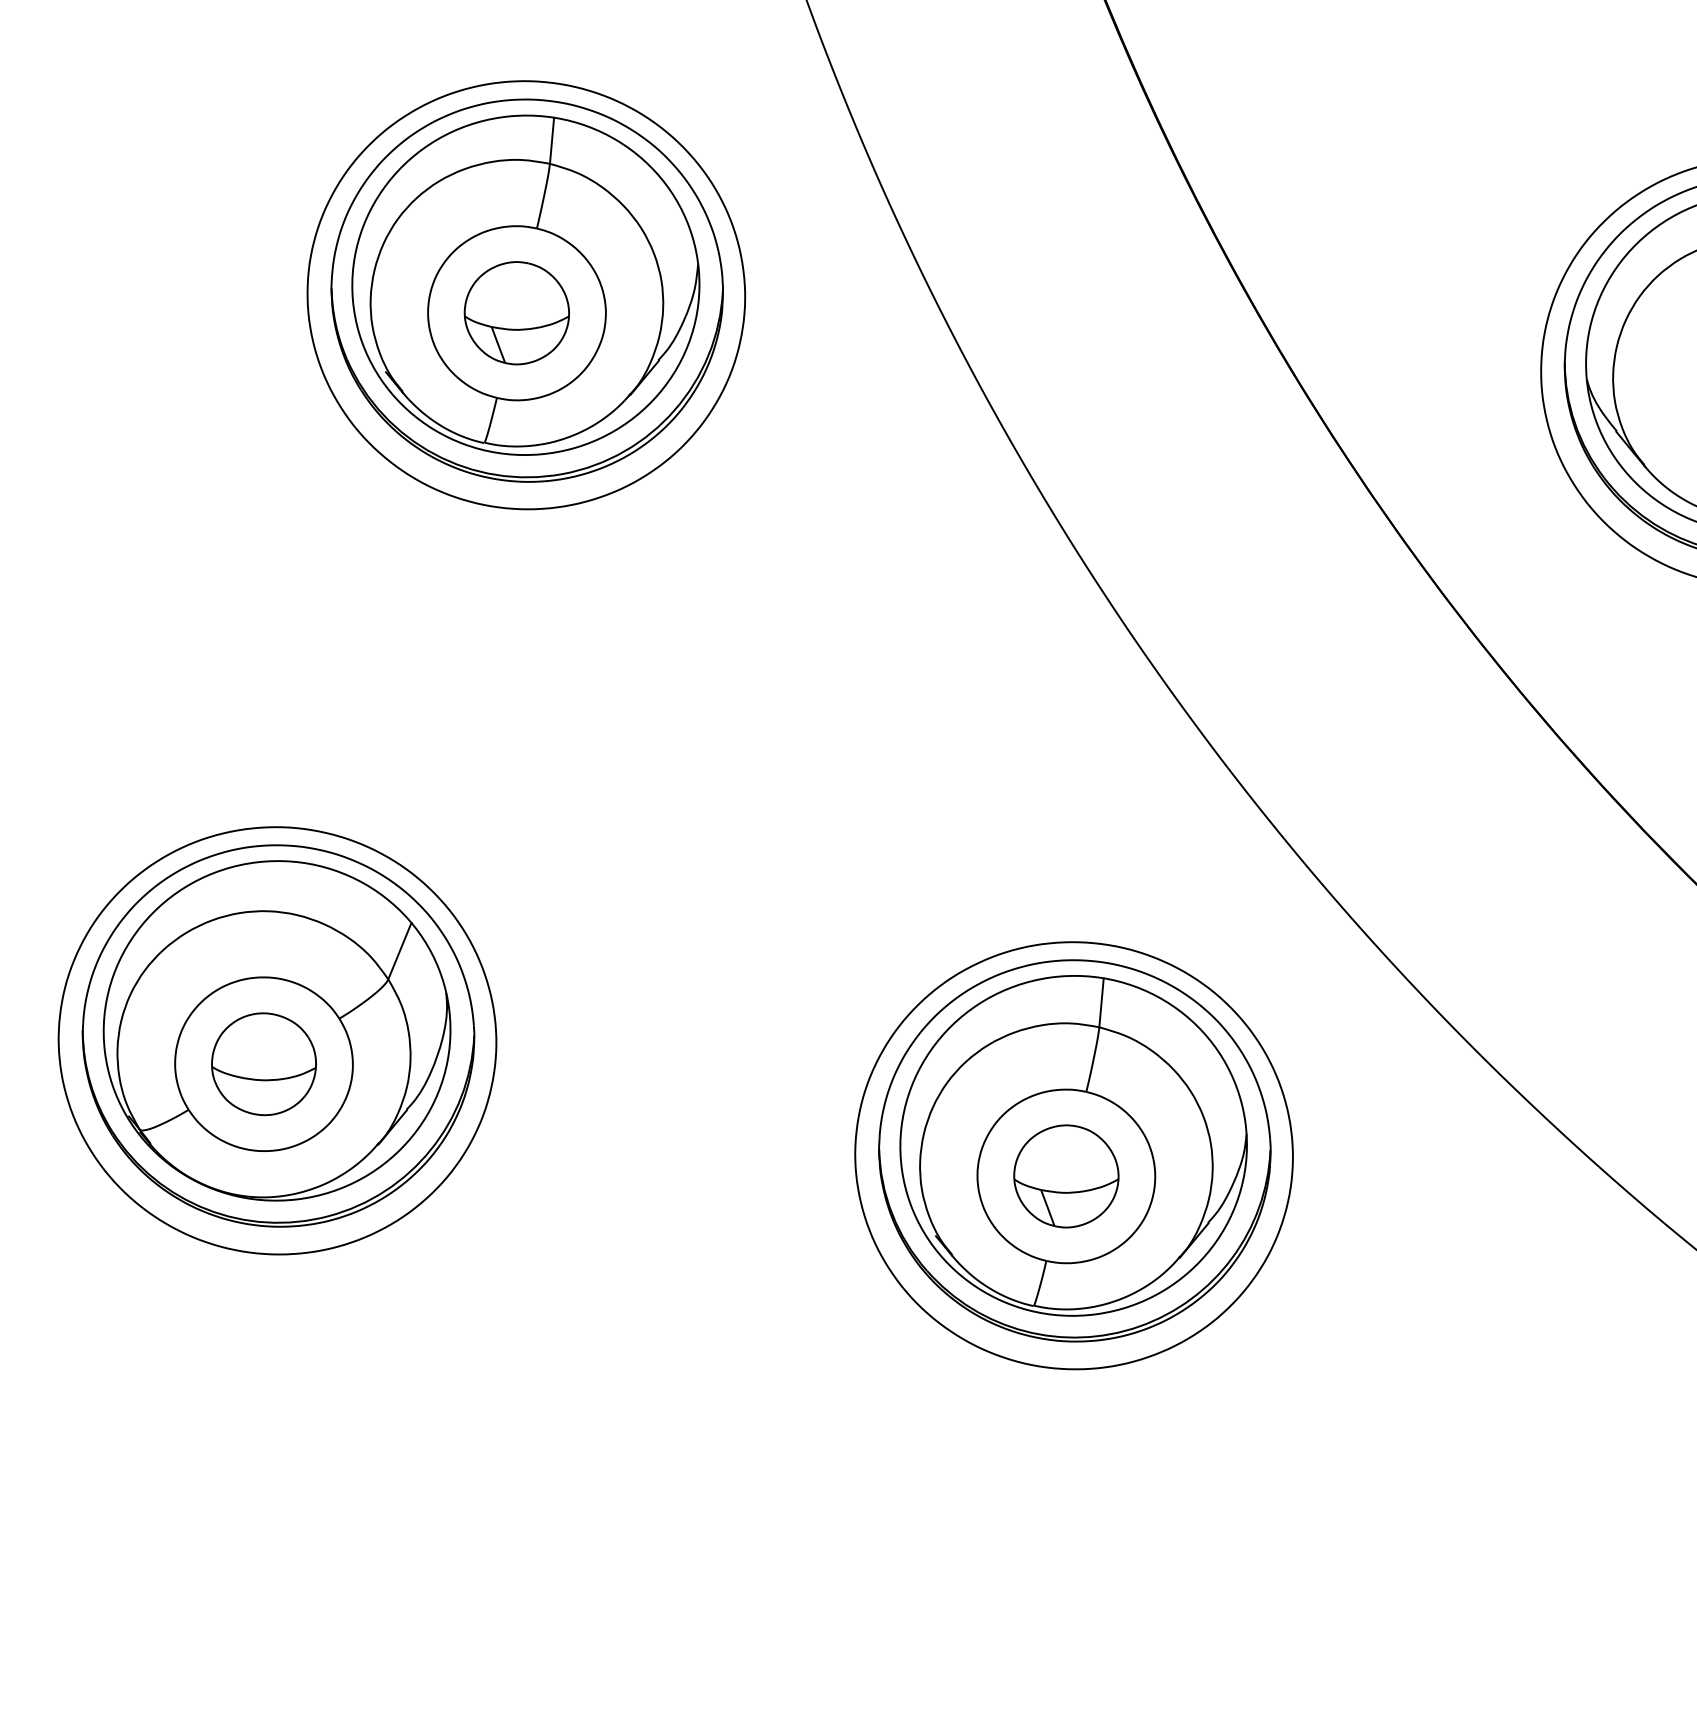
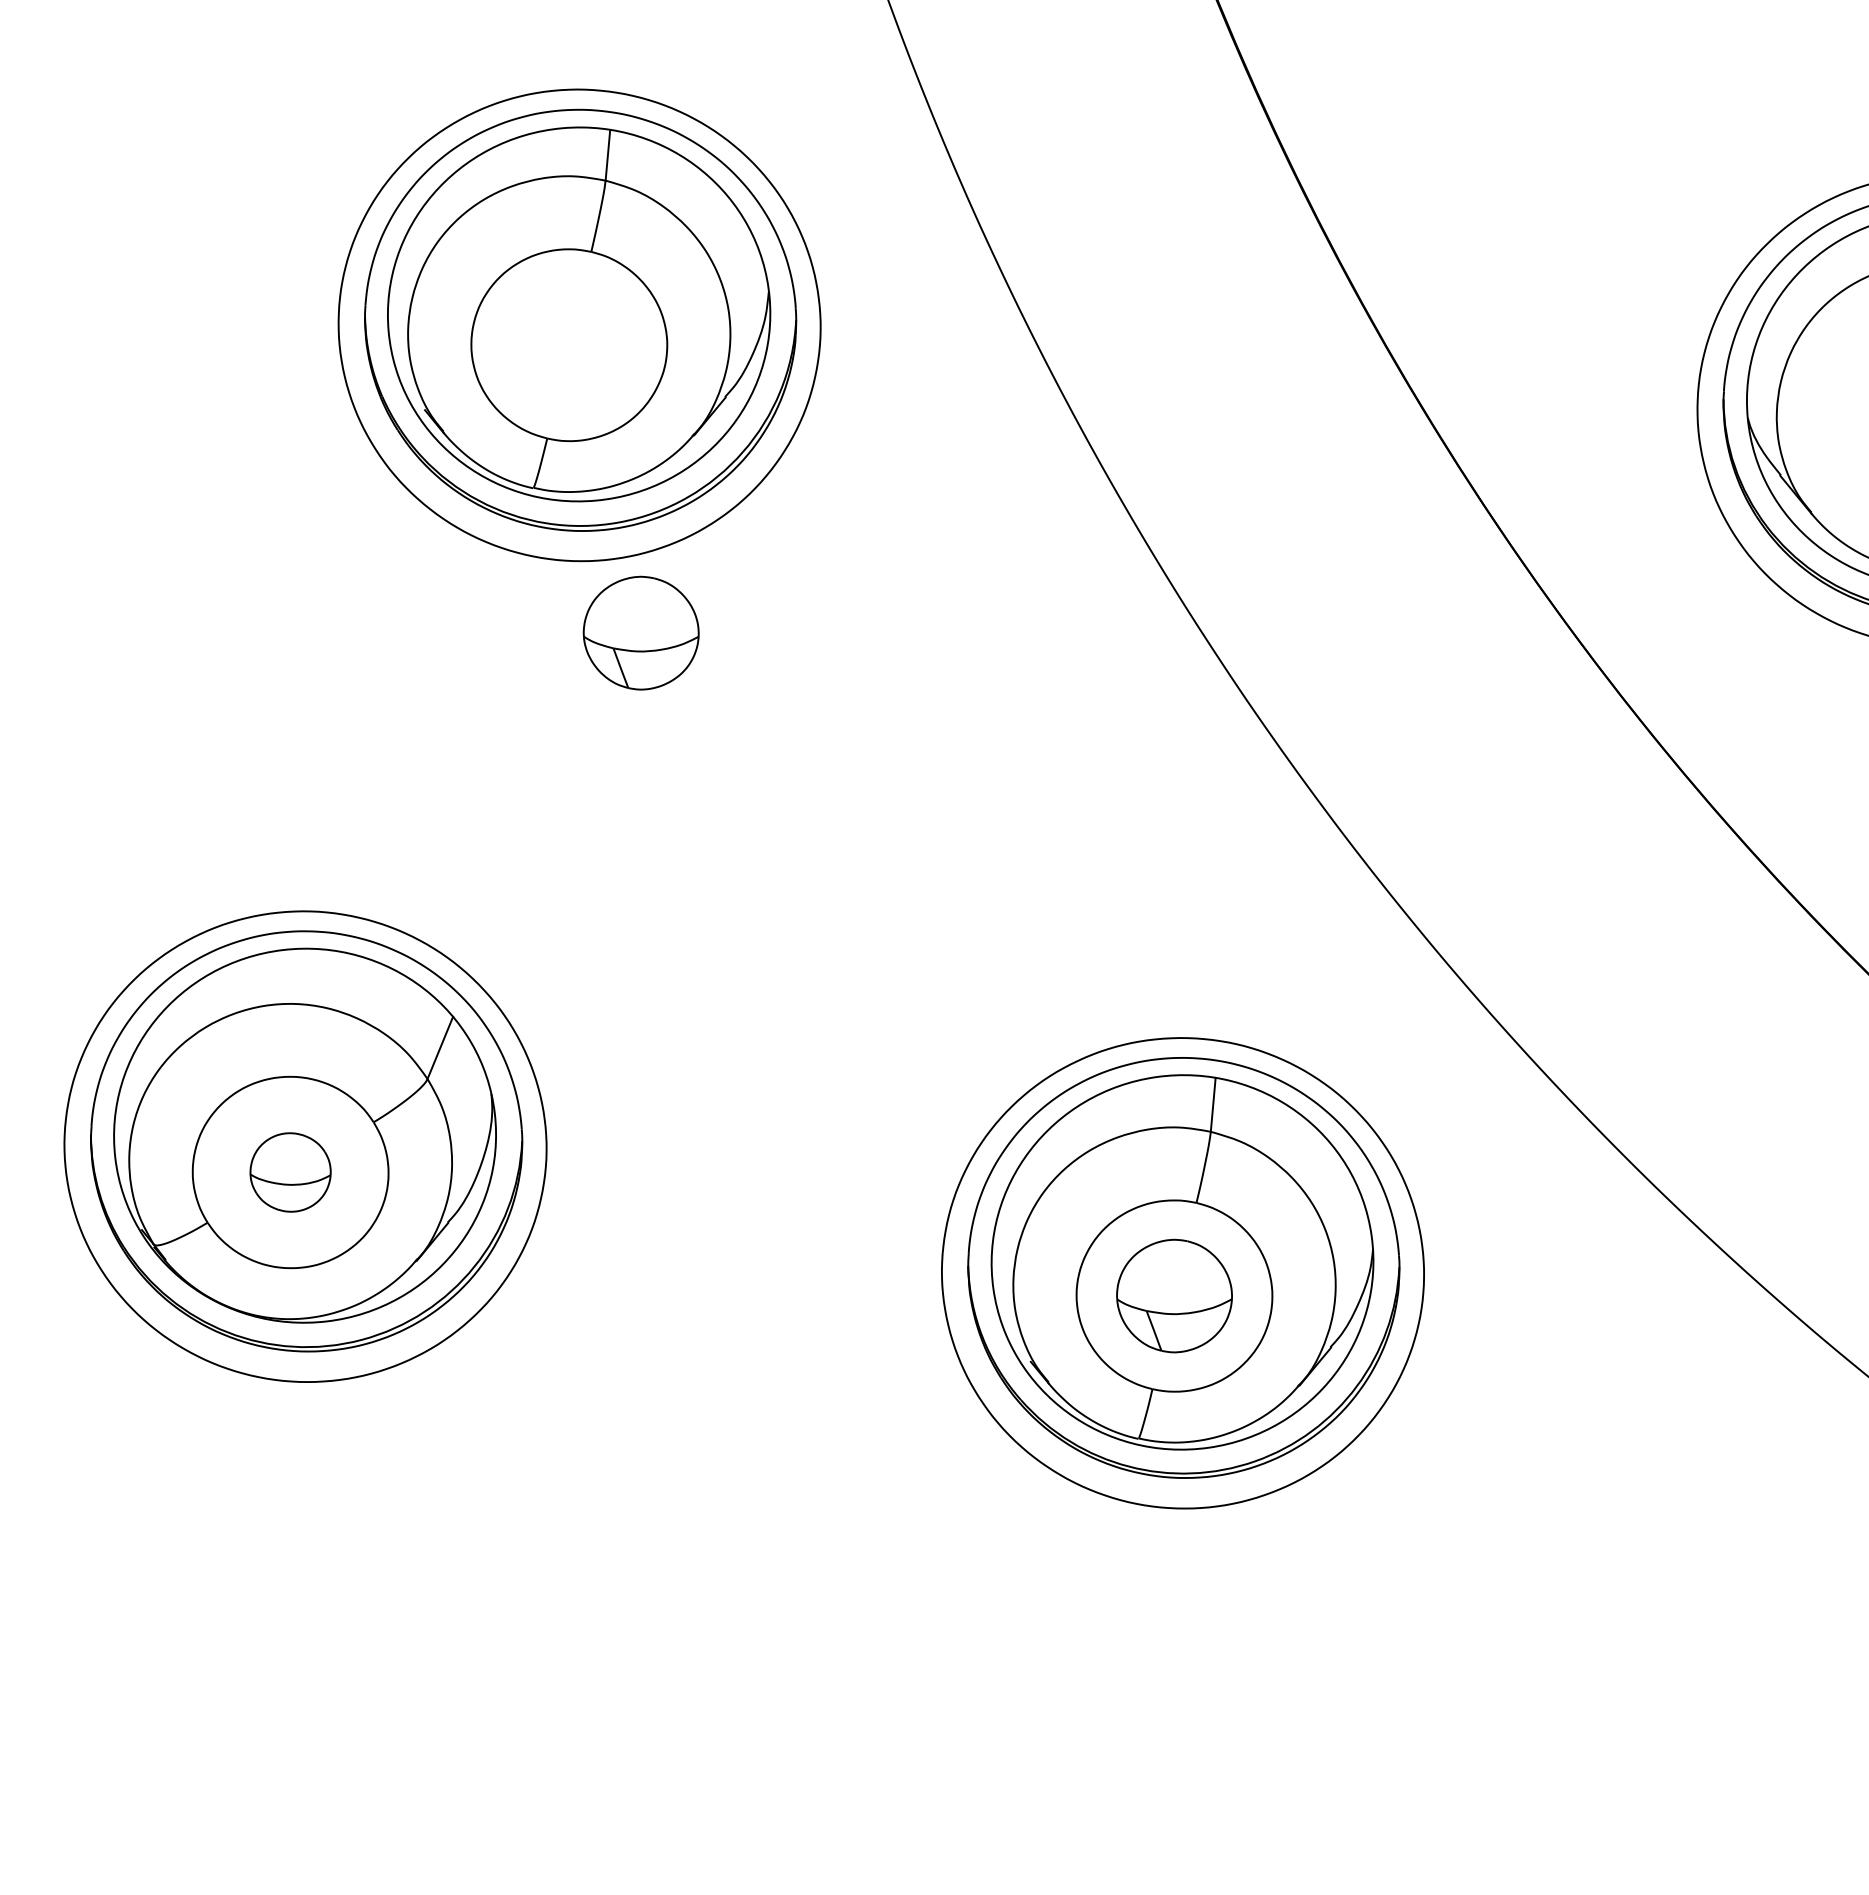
part: (516, 312) -> (640, 632), moved
part: (263, 1064) -> (290, 1172), size x0.7

